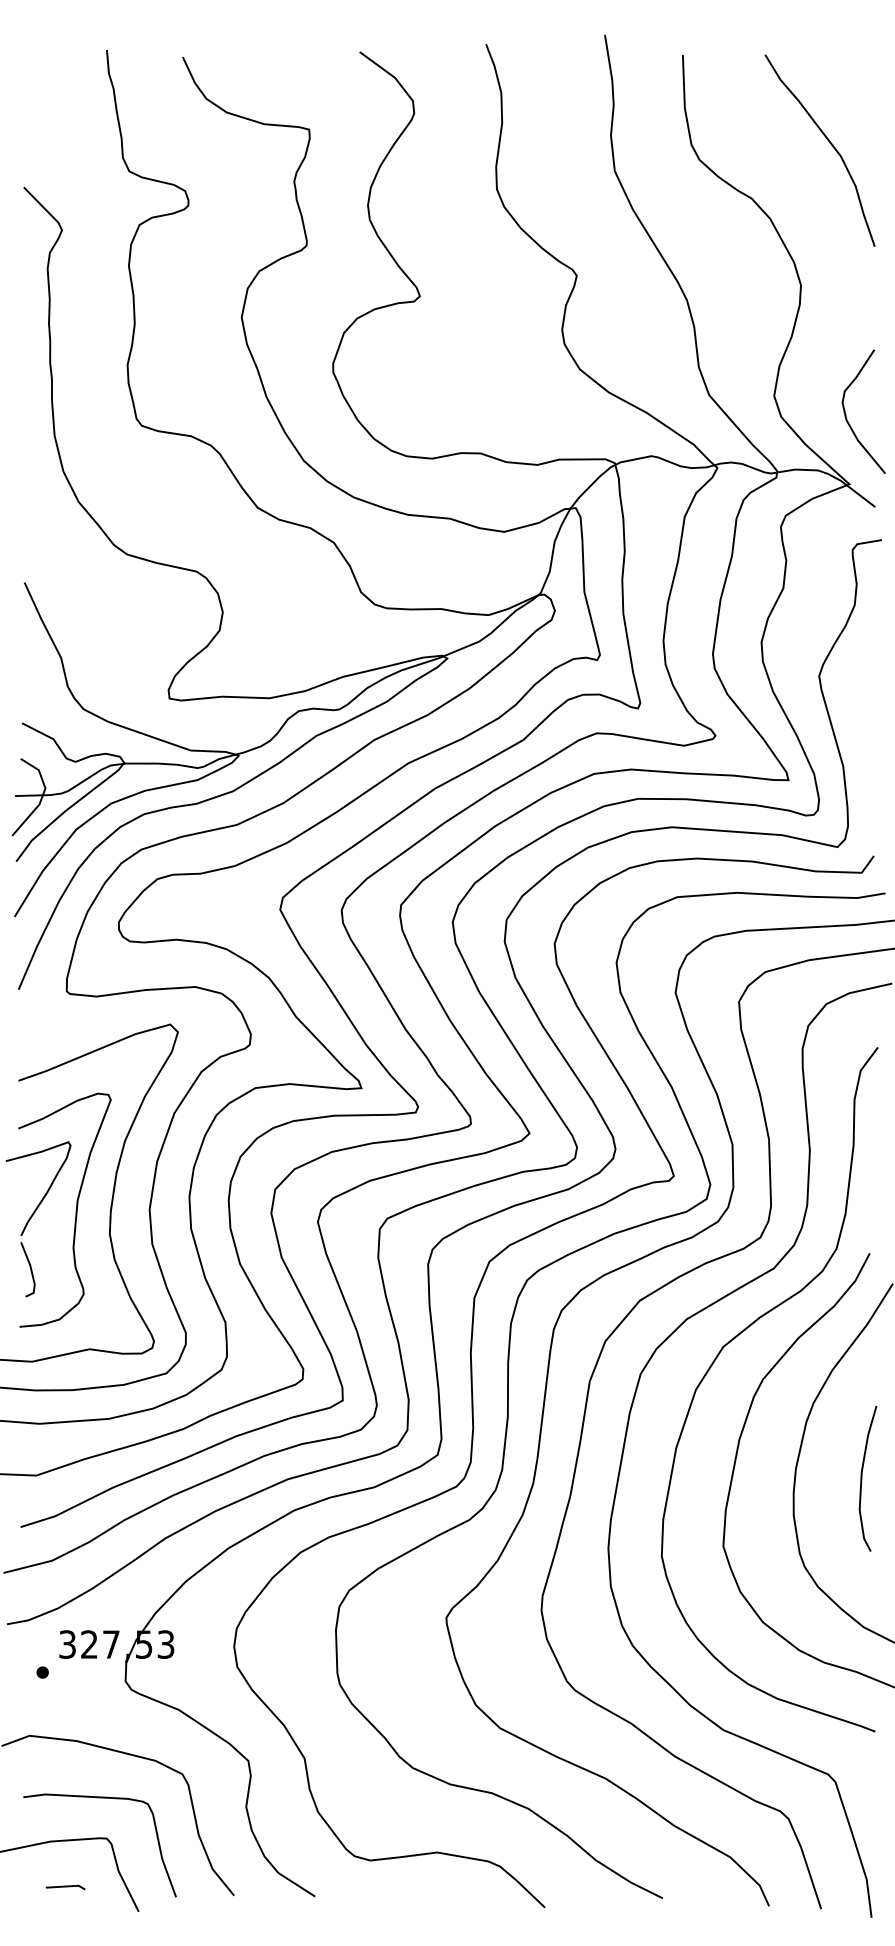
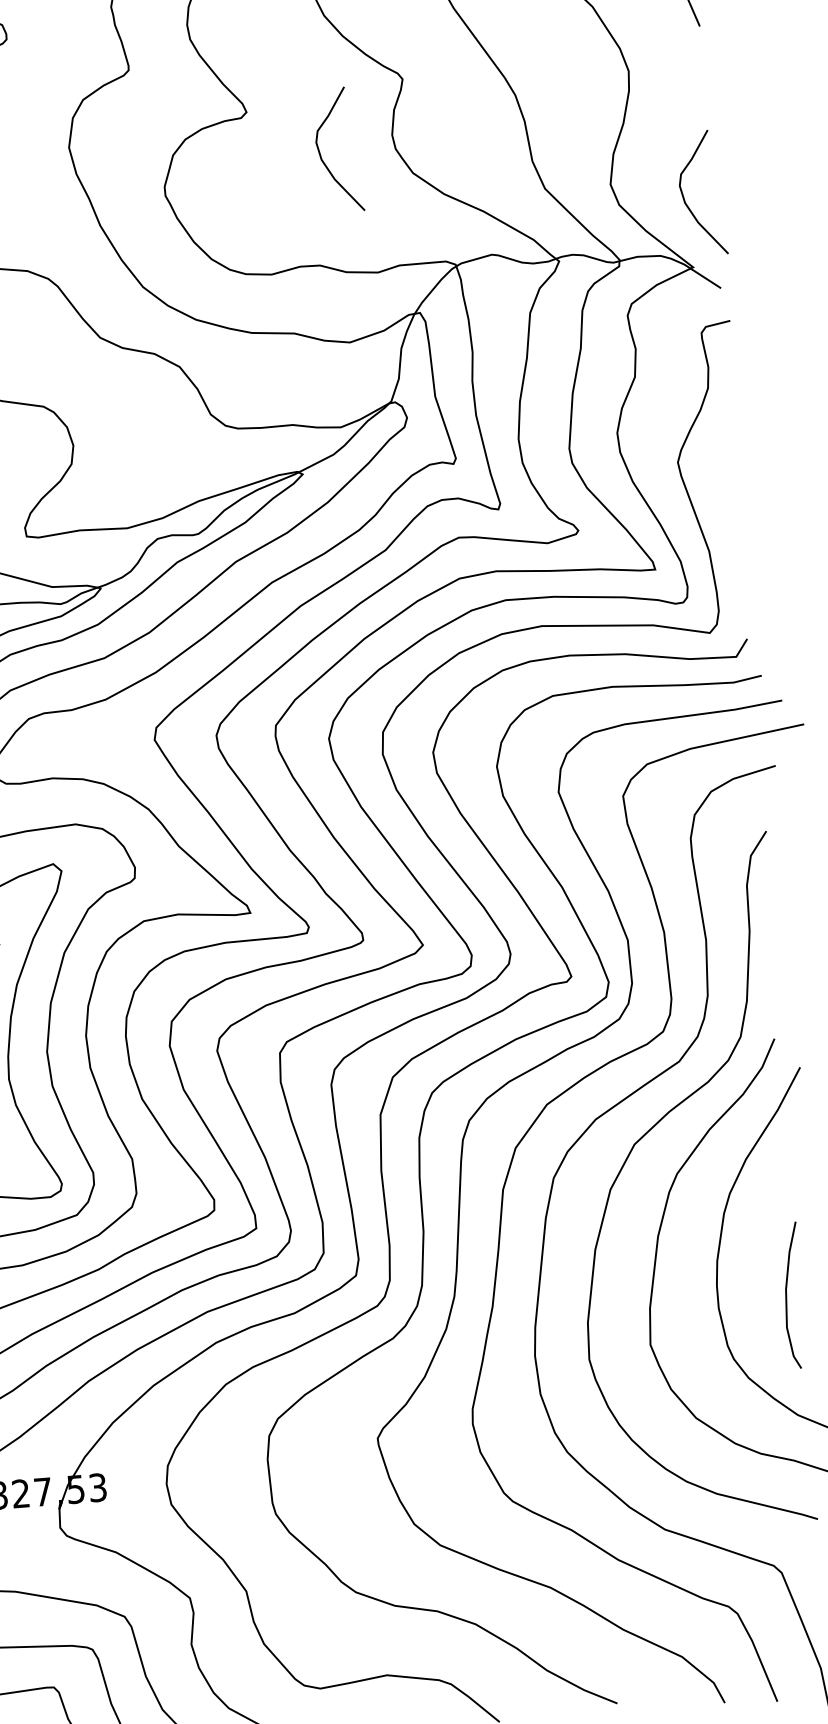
curve: (490, 343) -> (321, 154), added
curve: (862, 1478) -> (787, 1295), moved

